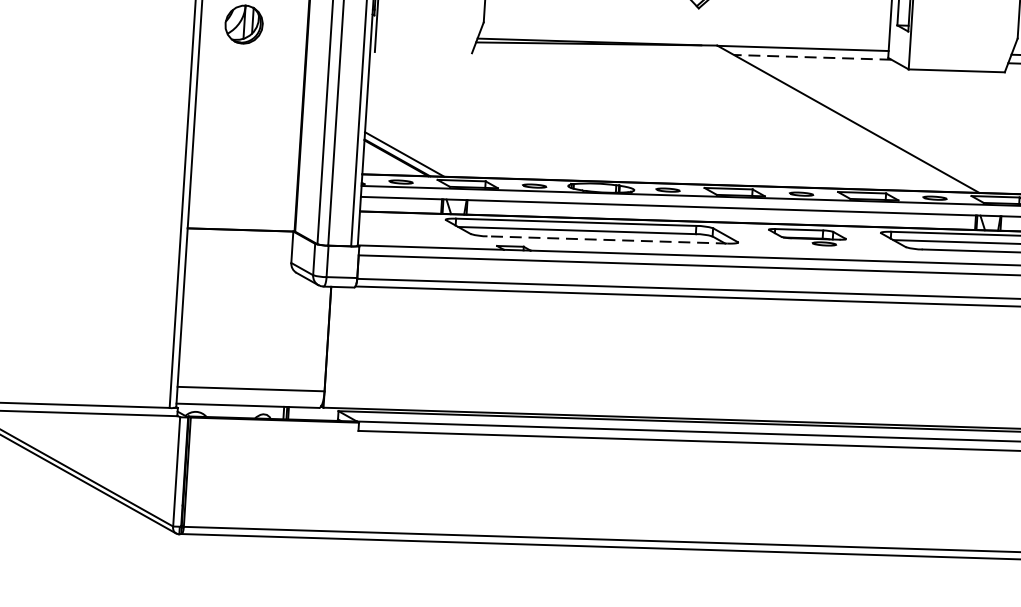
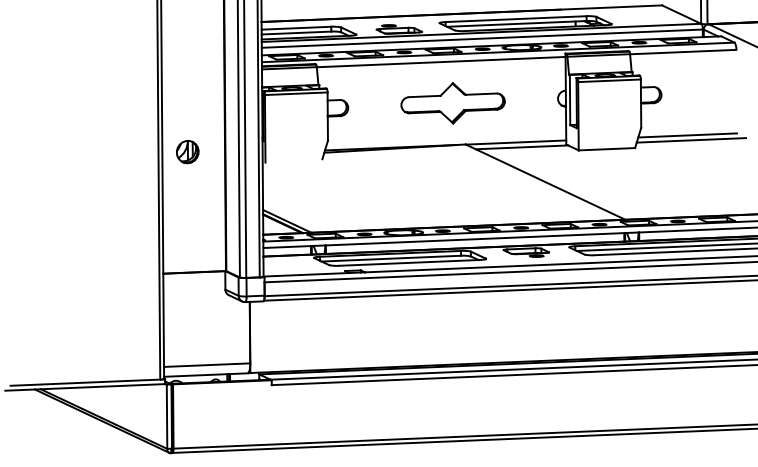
line: (811, 57) -> (521, 147), dashed -> solid
line: (607, 239) -> (409, 262), dashed -> solid

